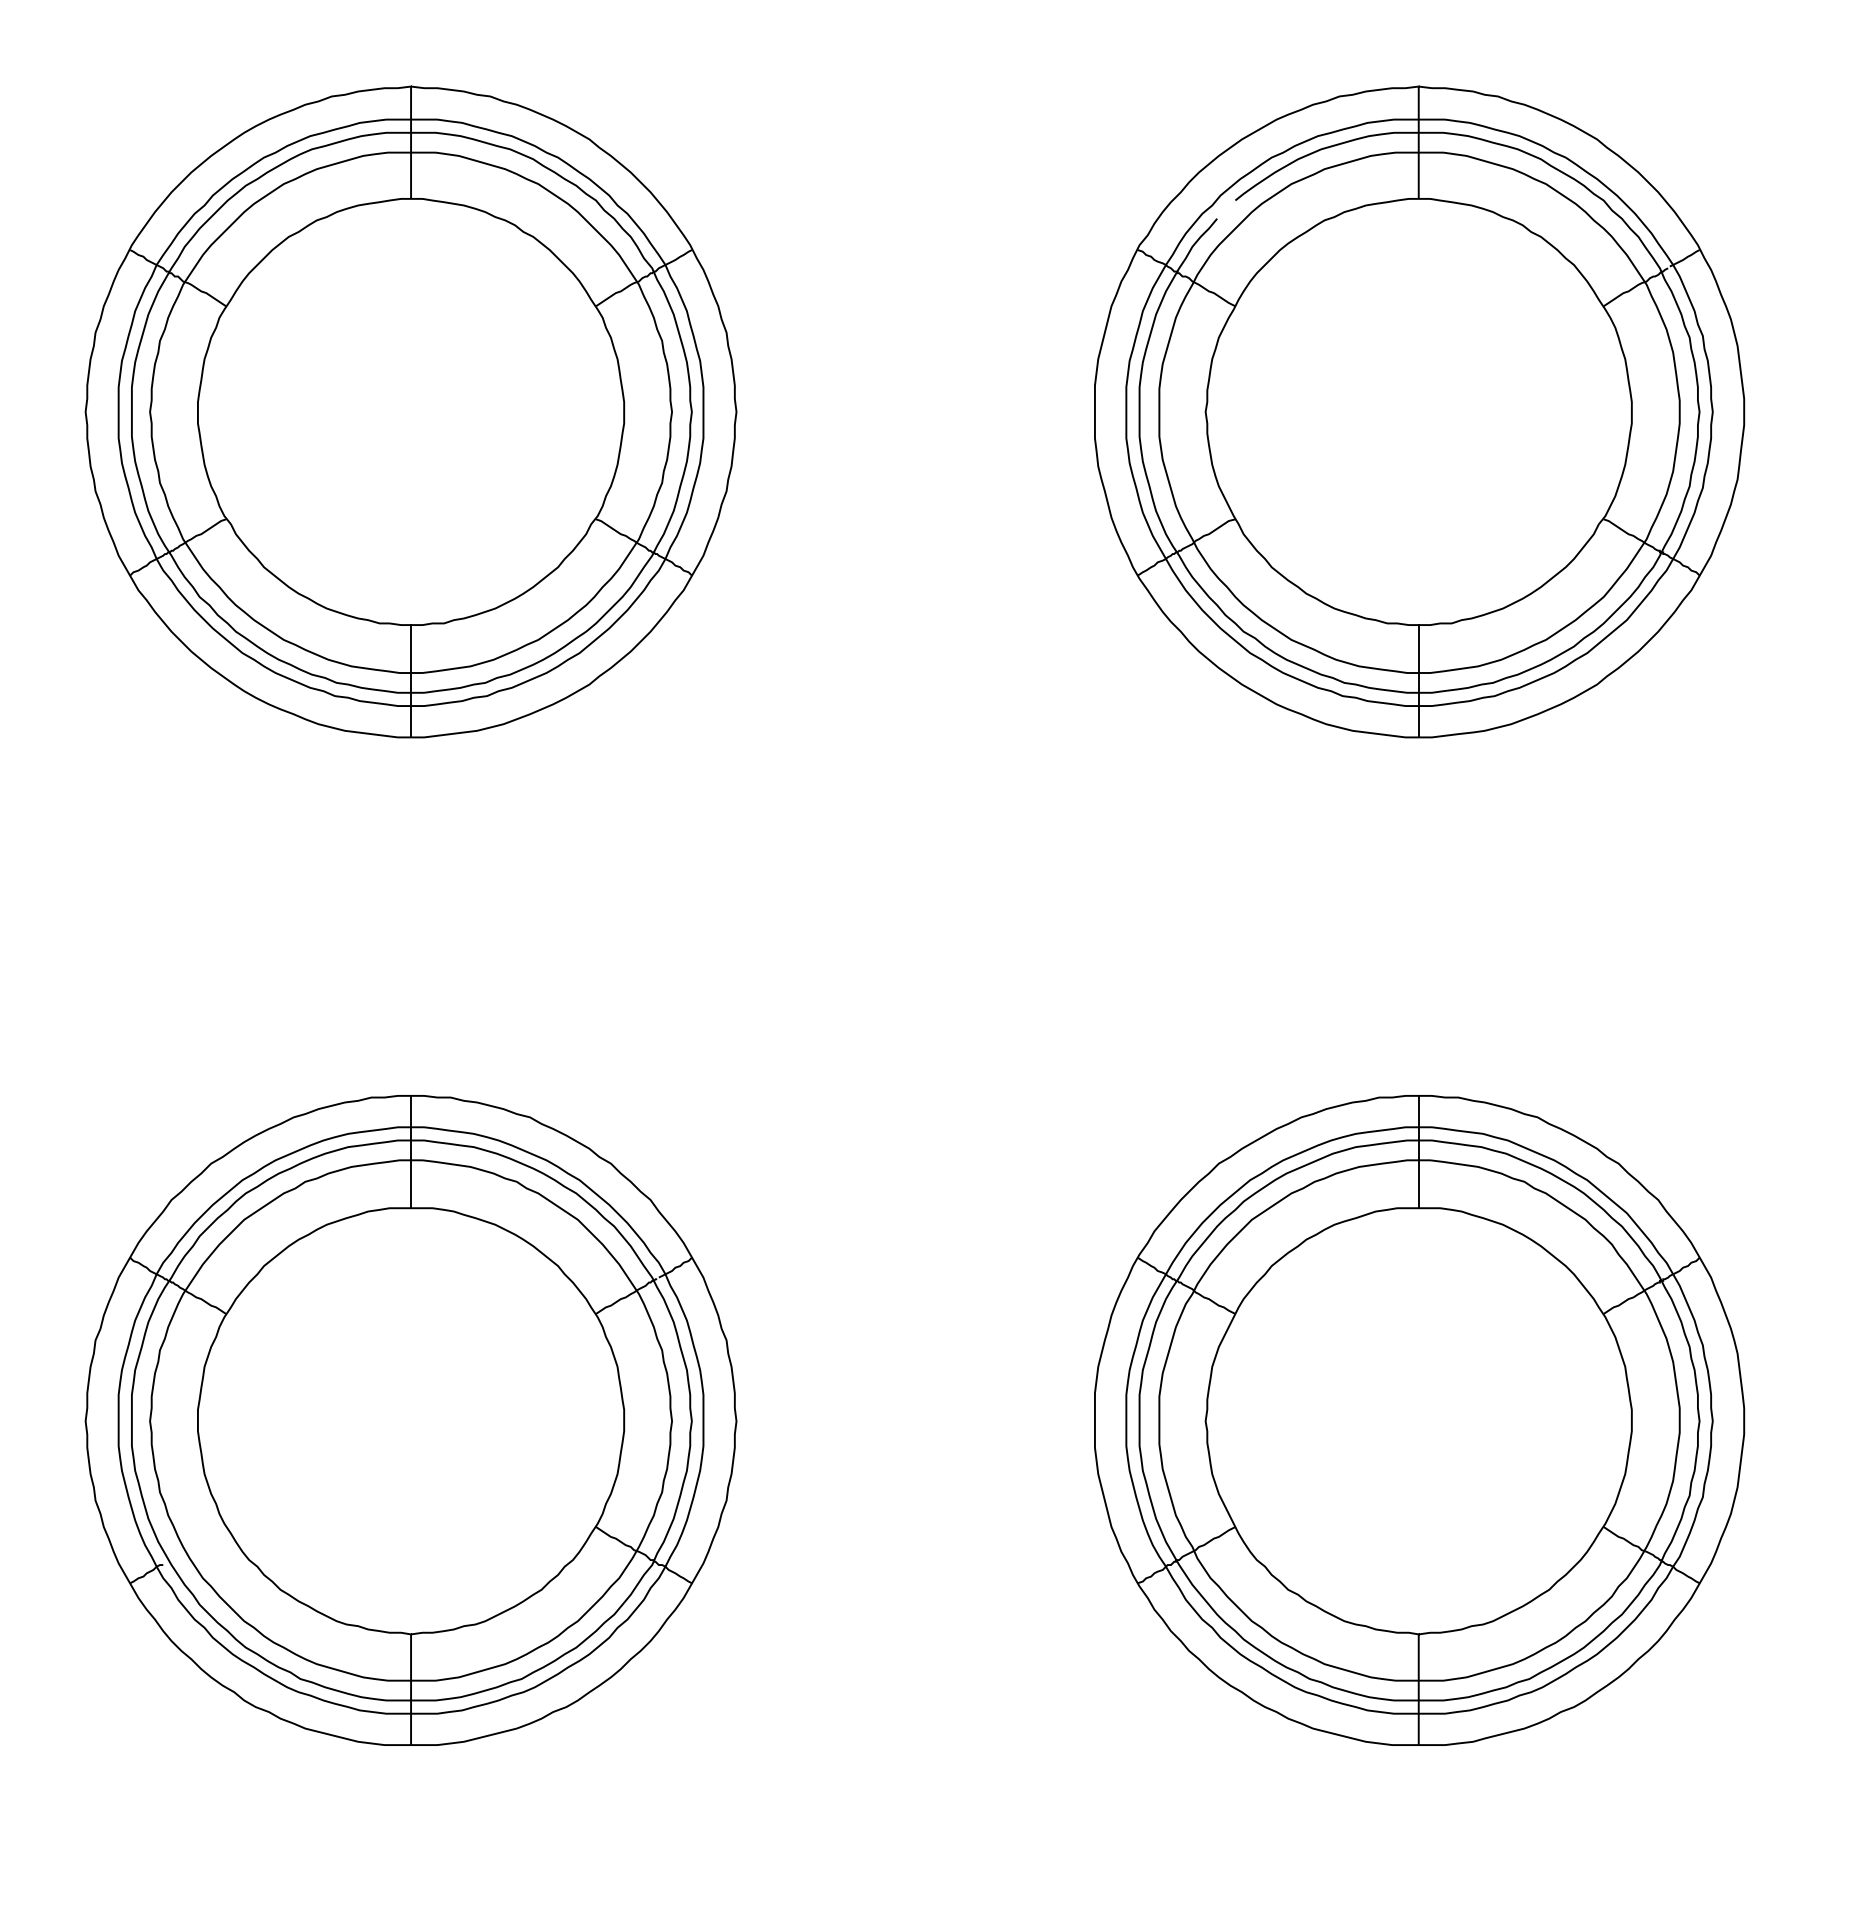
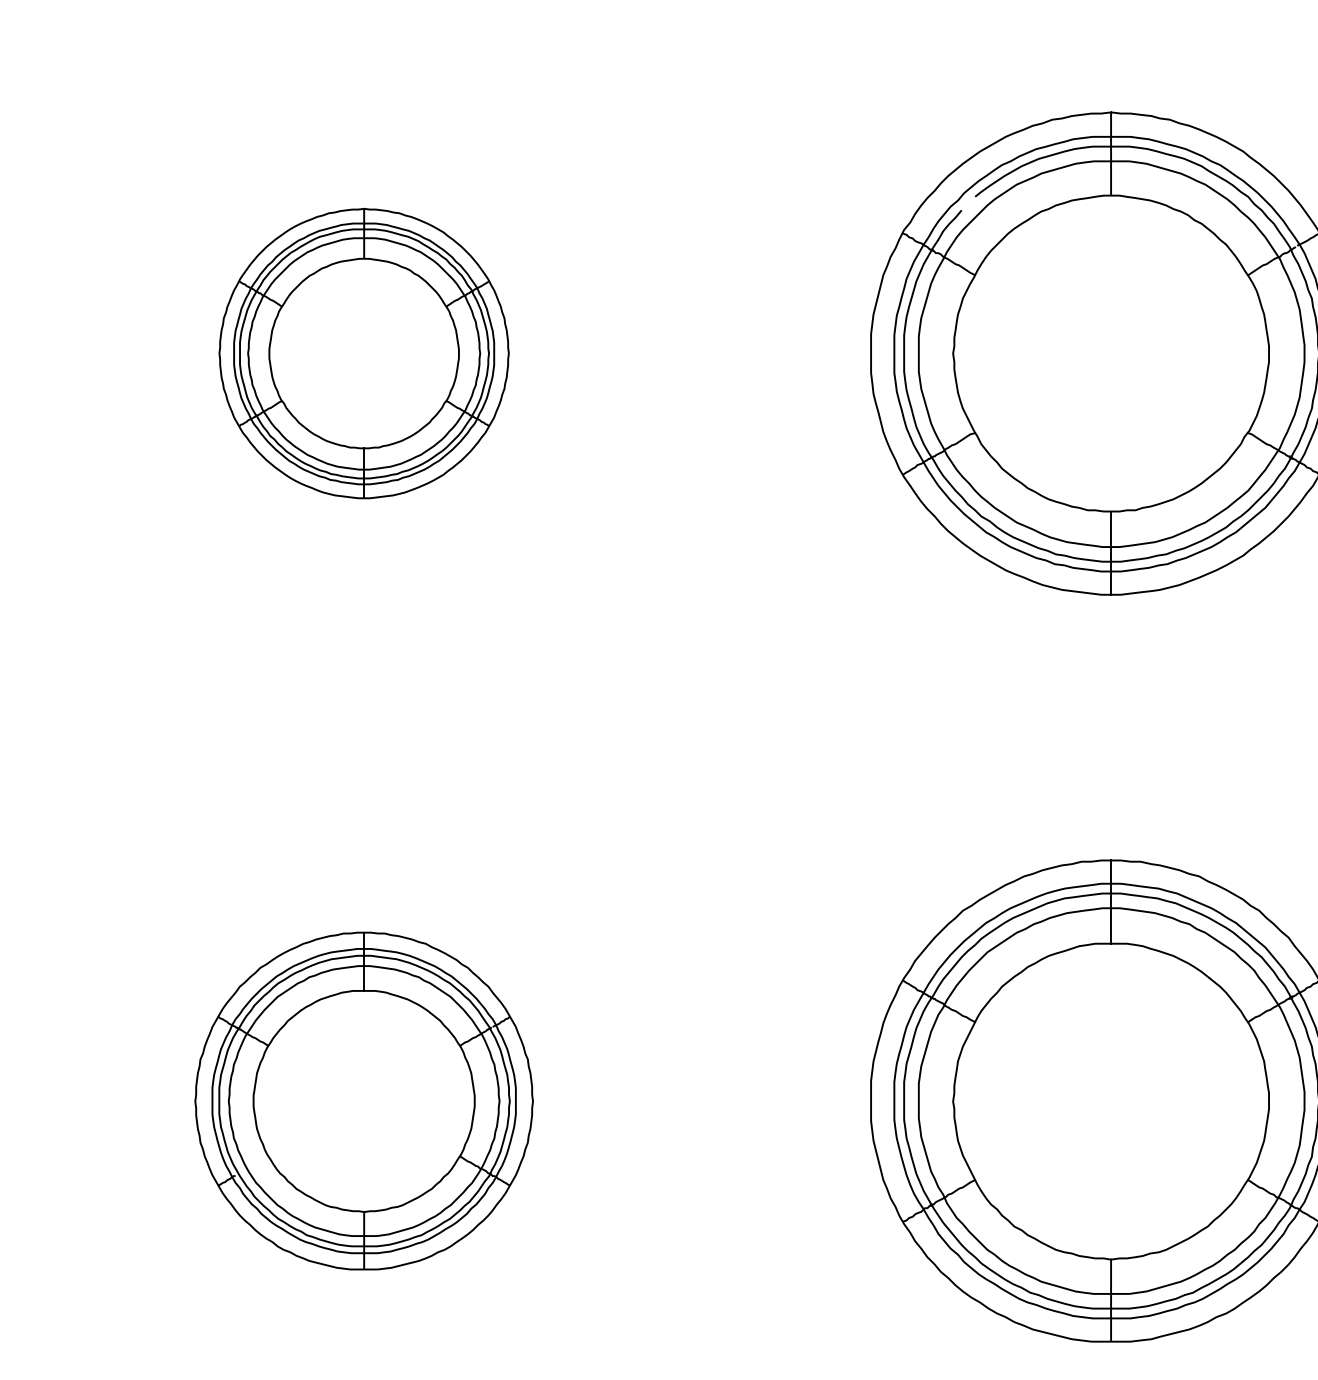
part: (410, 411) -> (363, 353), size x0.6
part: (410, 1420) -> (363, 1101), size x0.7

